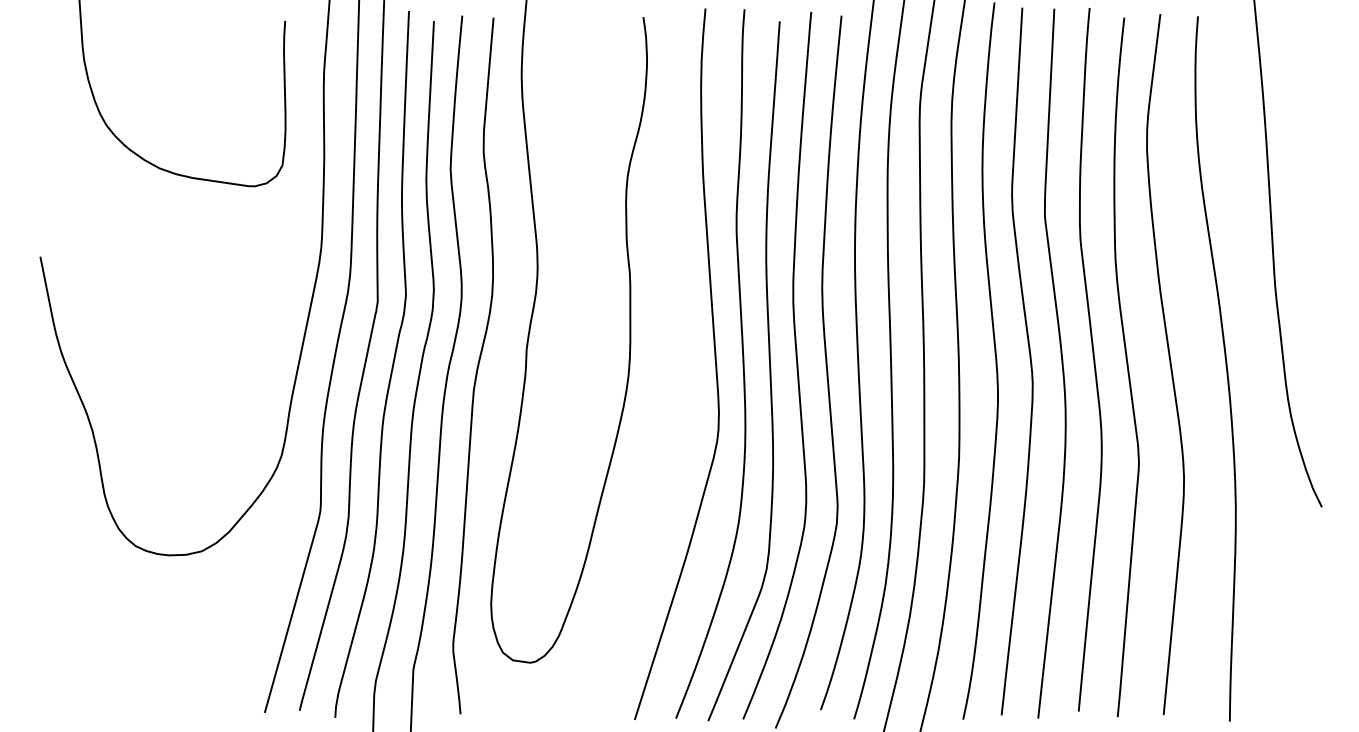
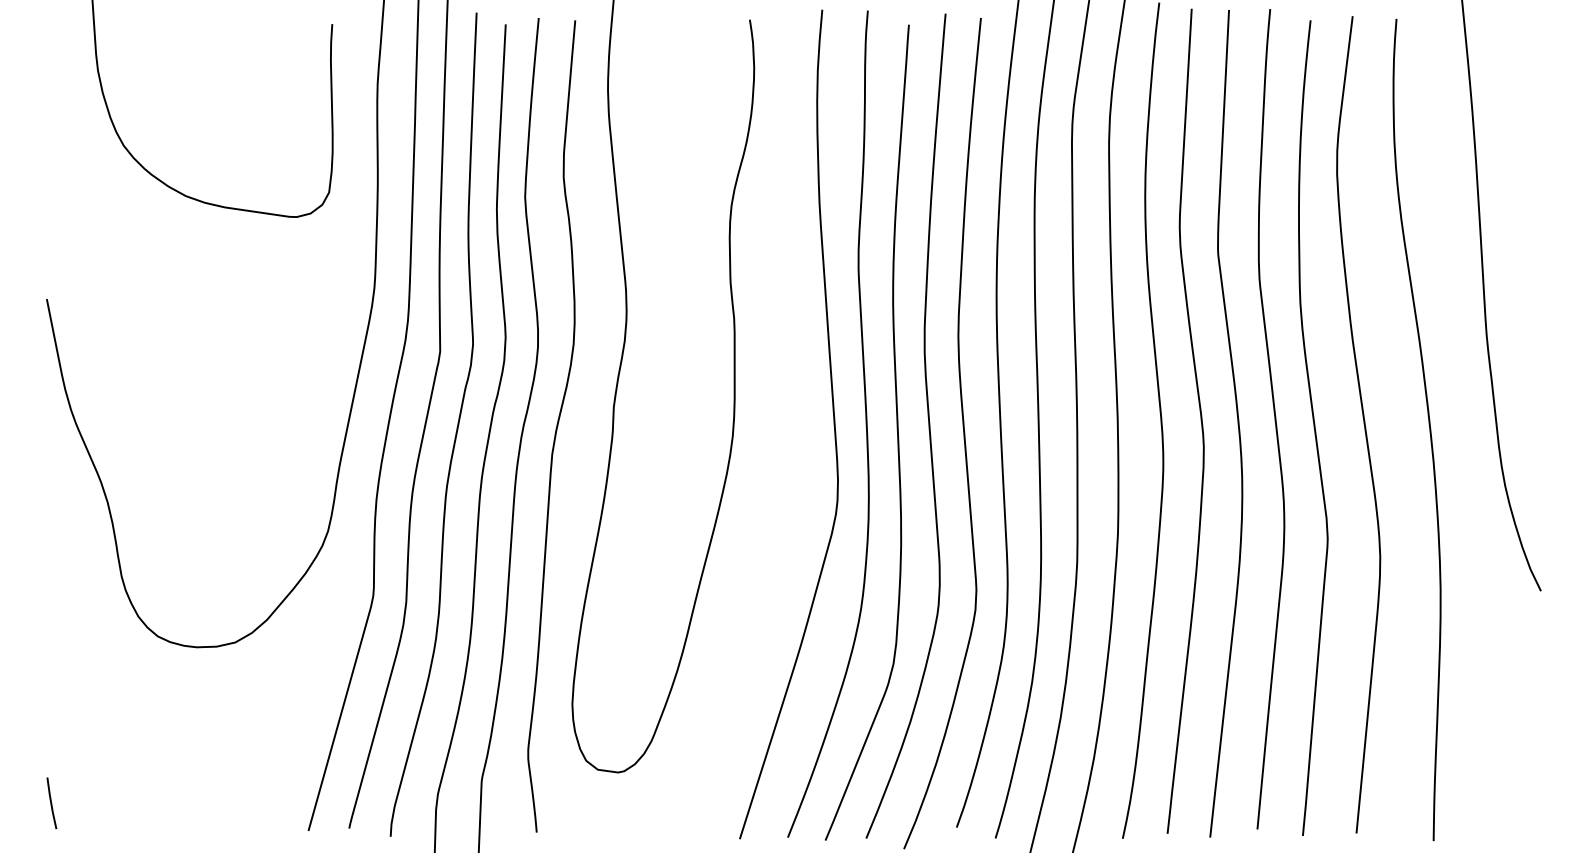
line: (44, 689) -> (51, 803), added

